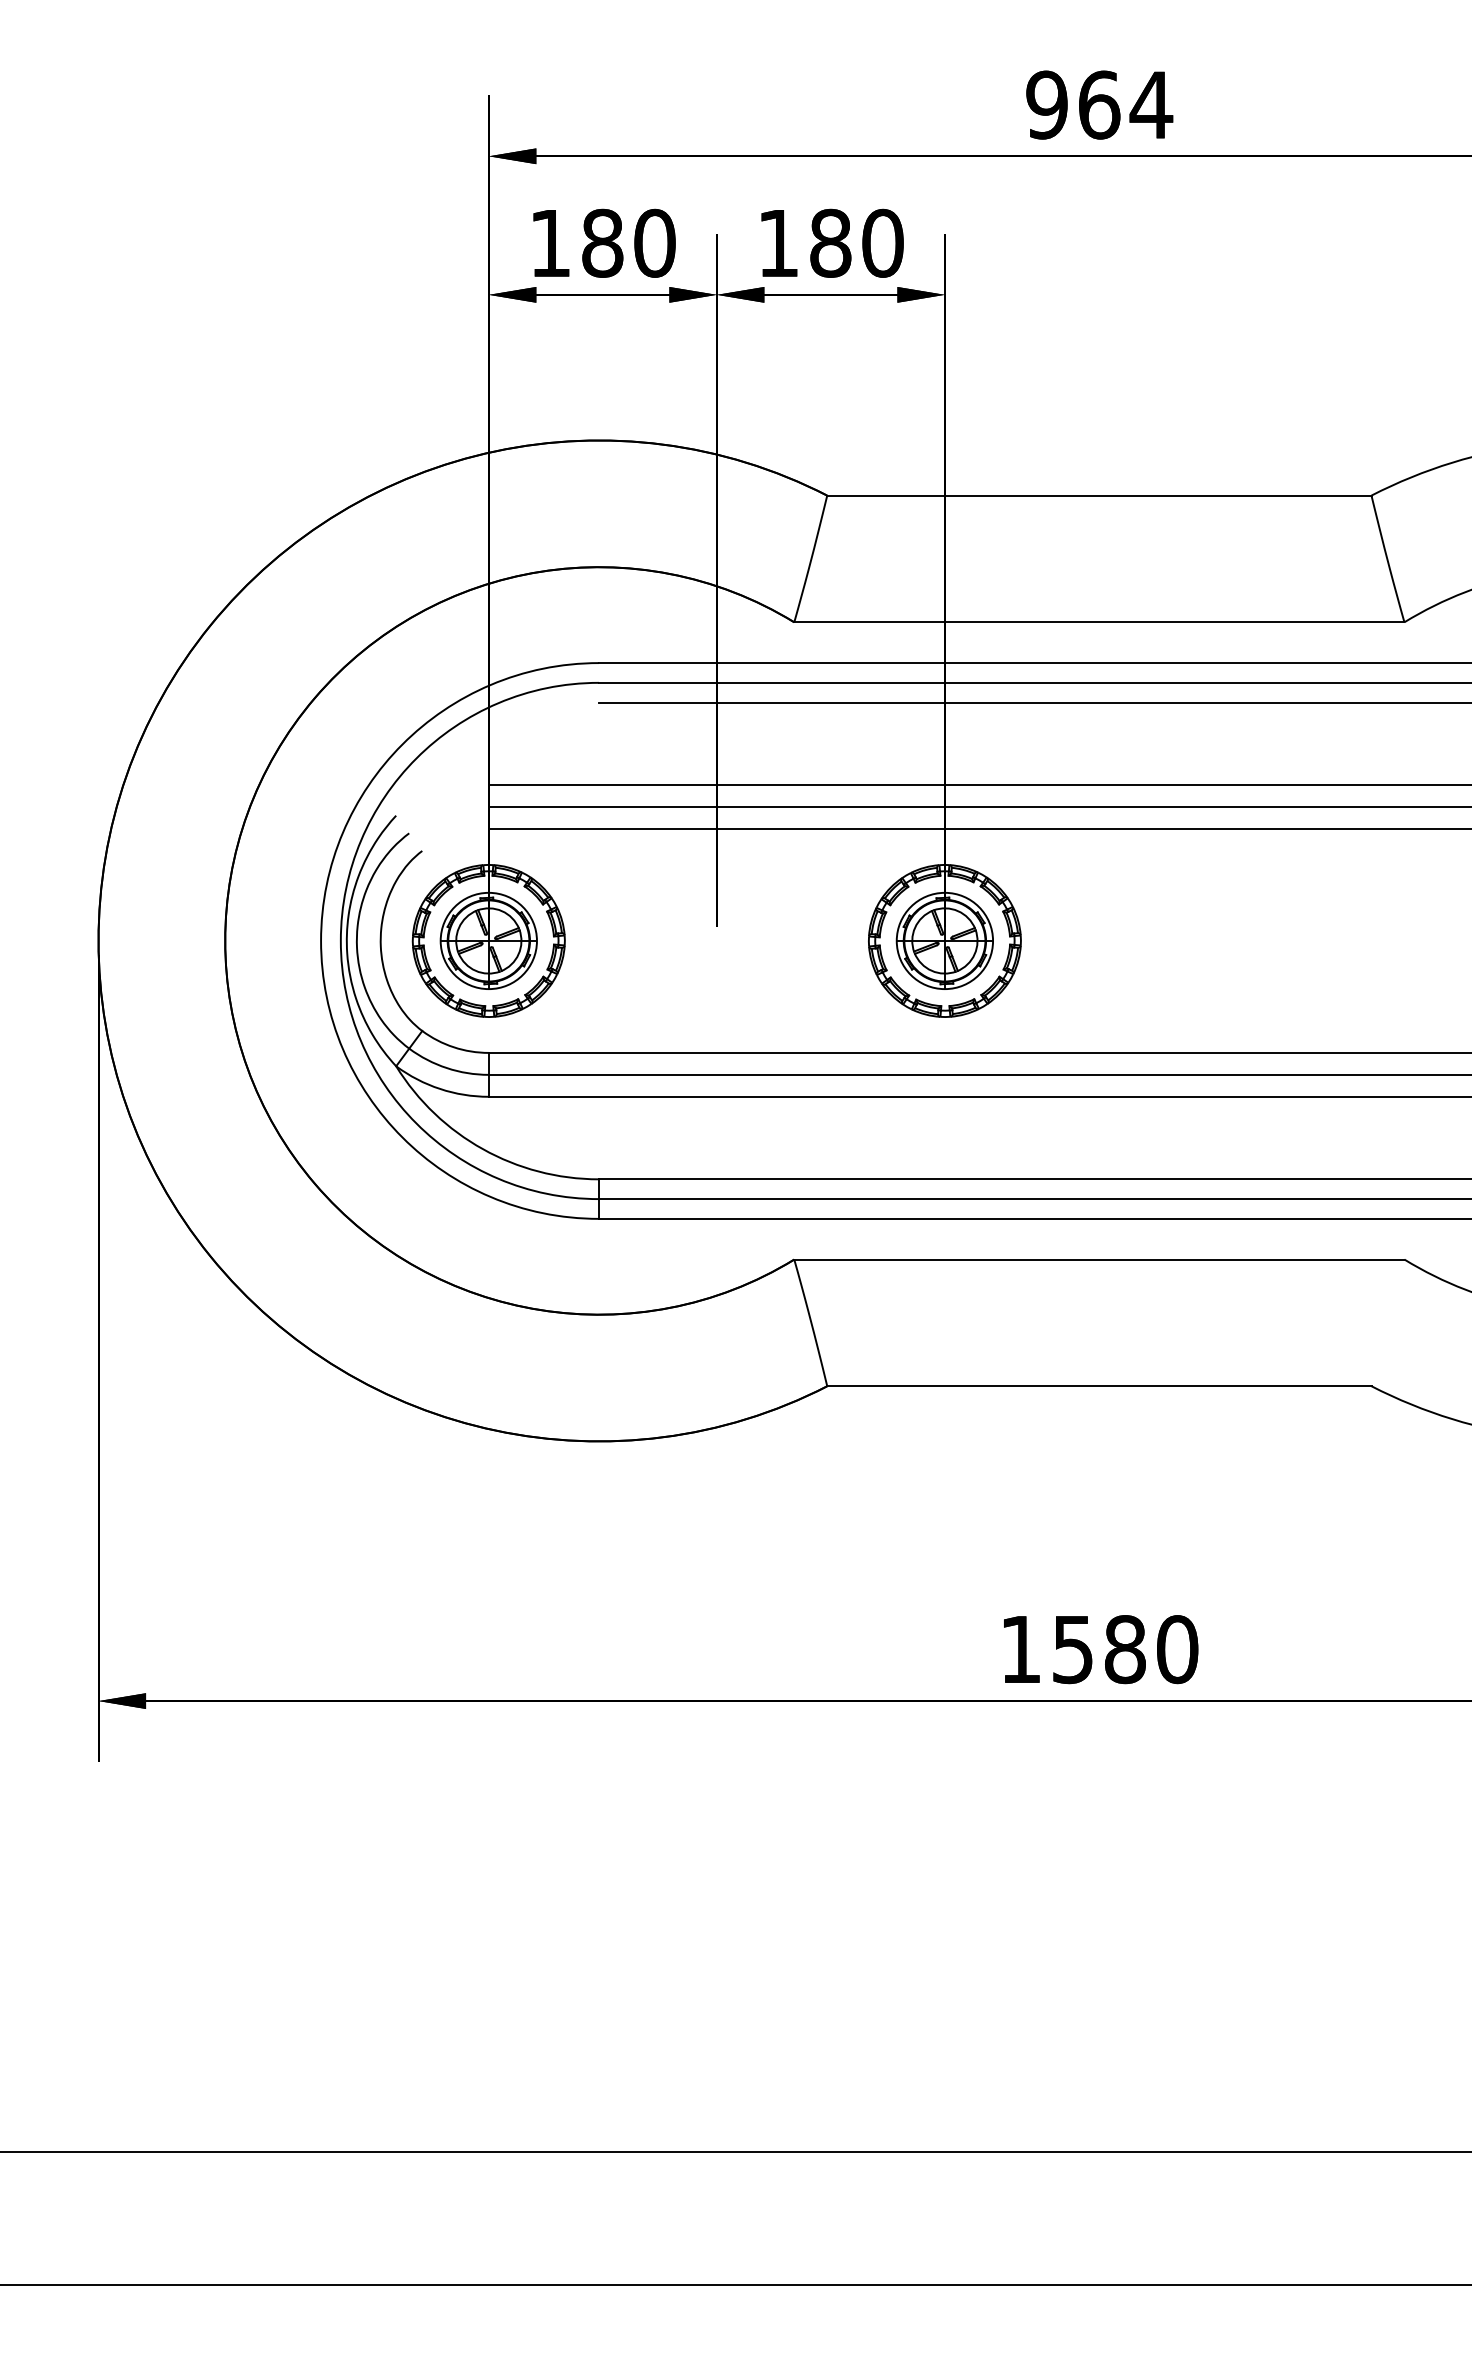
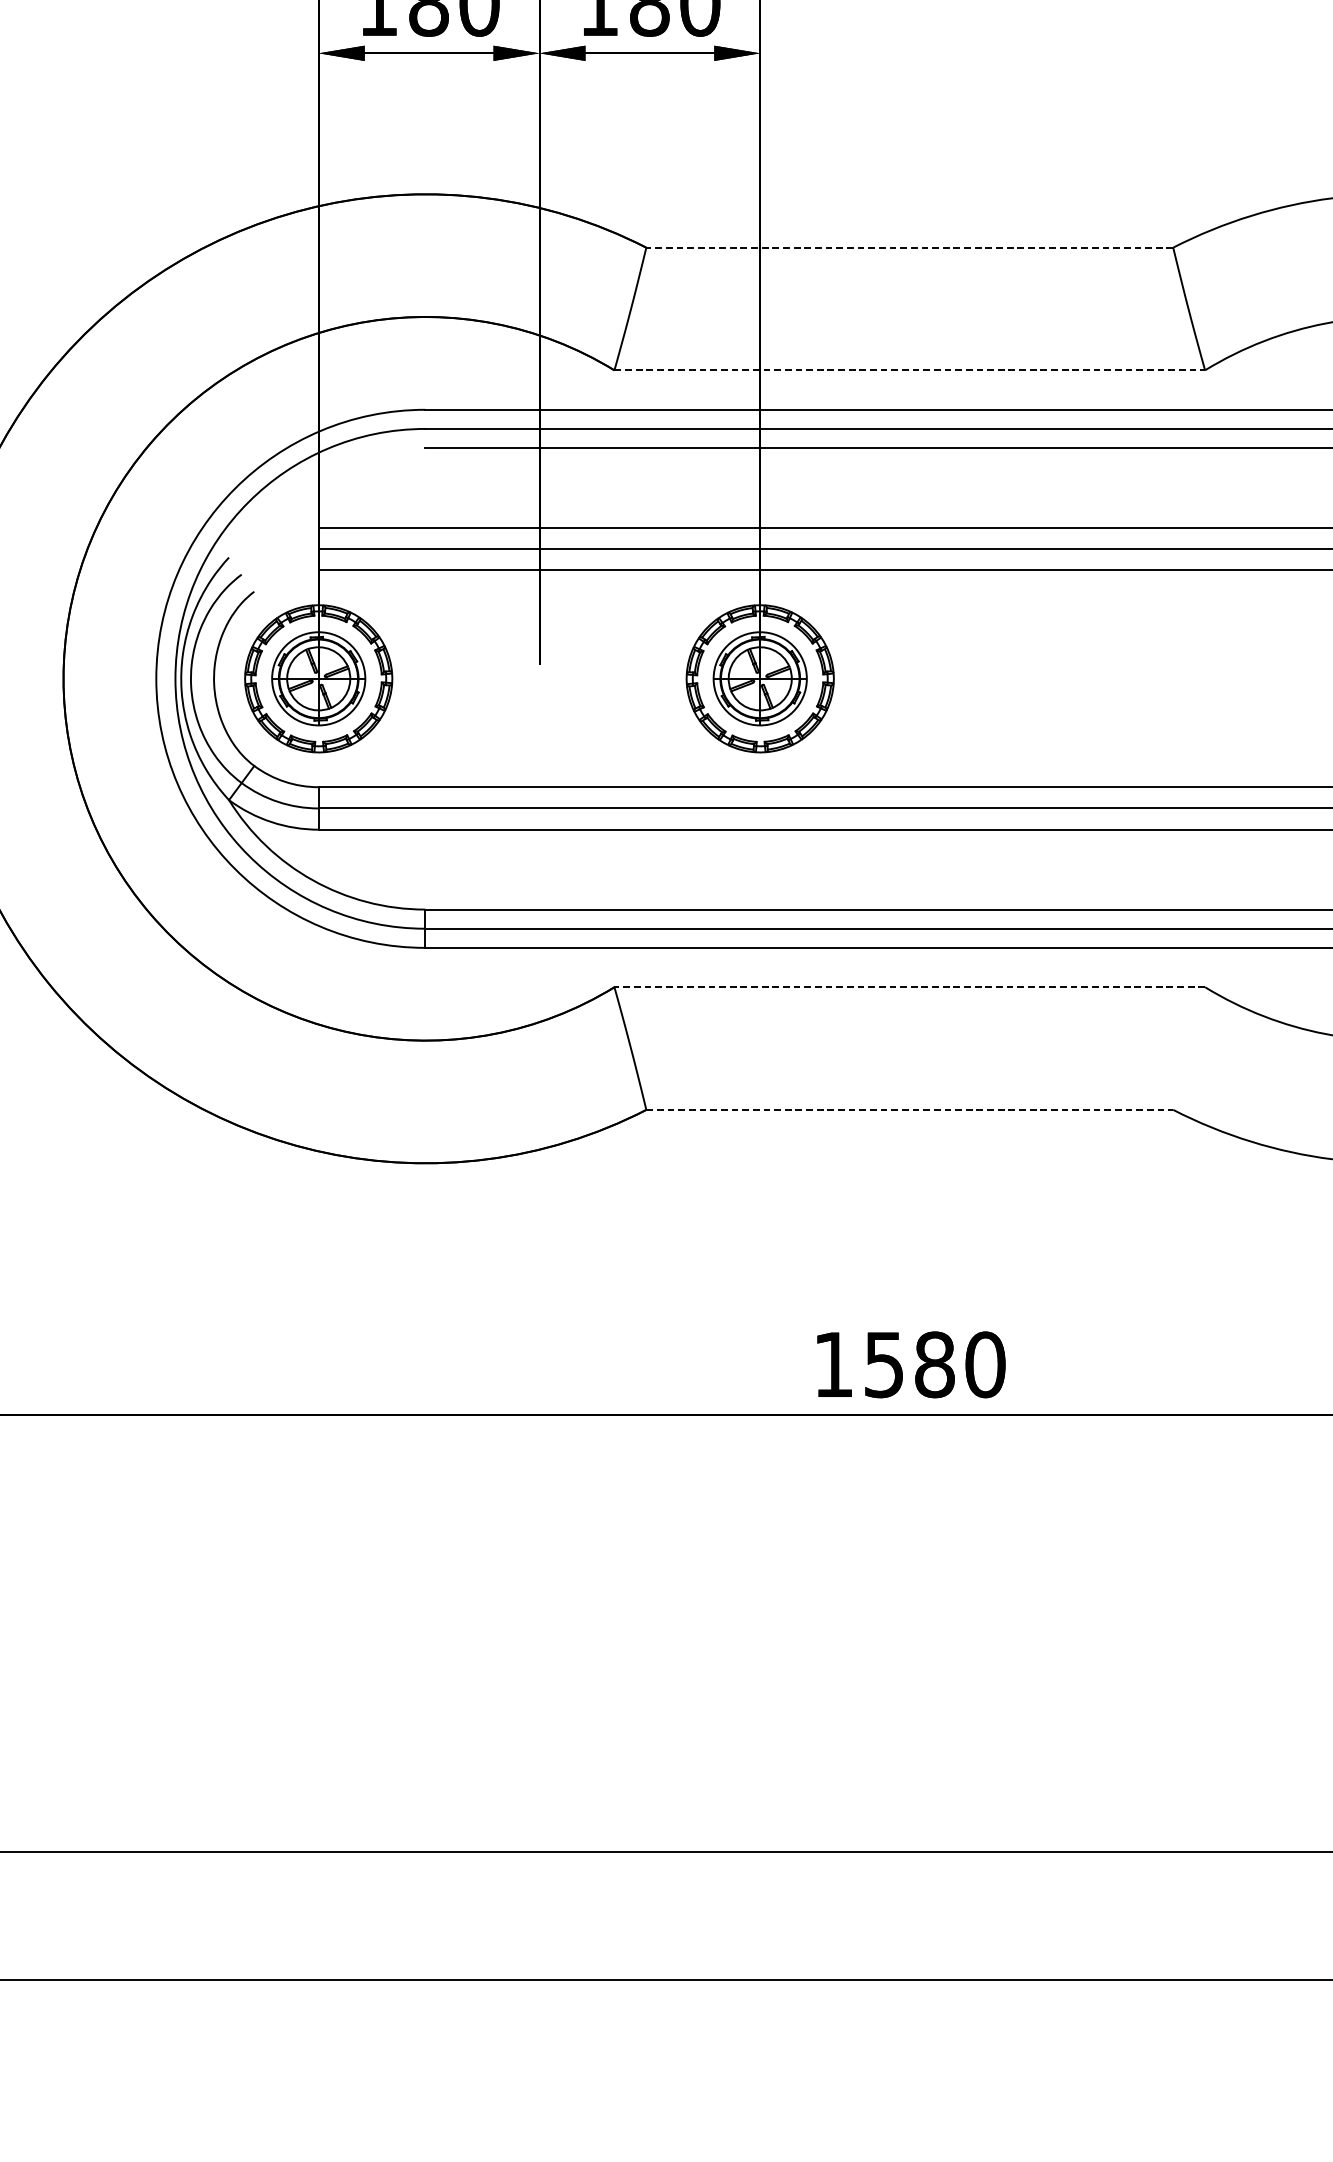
line: (1098, 495) -> (908, 247), solid -> dashed
line: (1099, 622) -> (909, 370), solid -> dashed
line: (1098, 1259) -> (908, 987), solid -> dashed
line: (1099, 1386) -> (909, 1110), solid -> dashed

